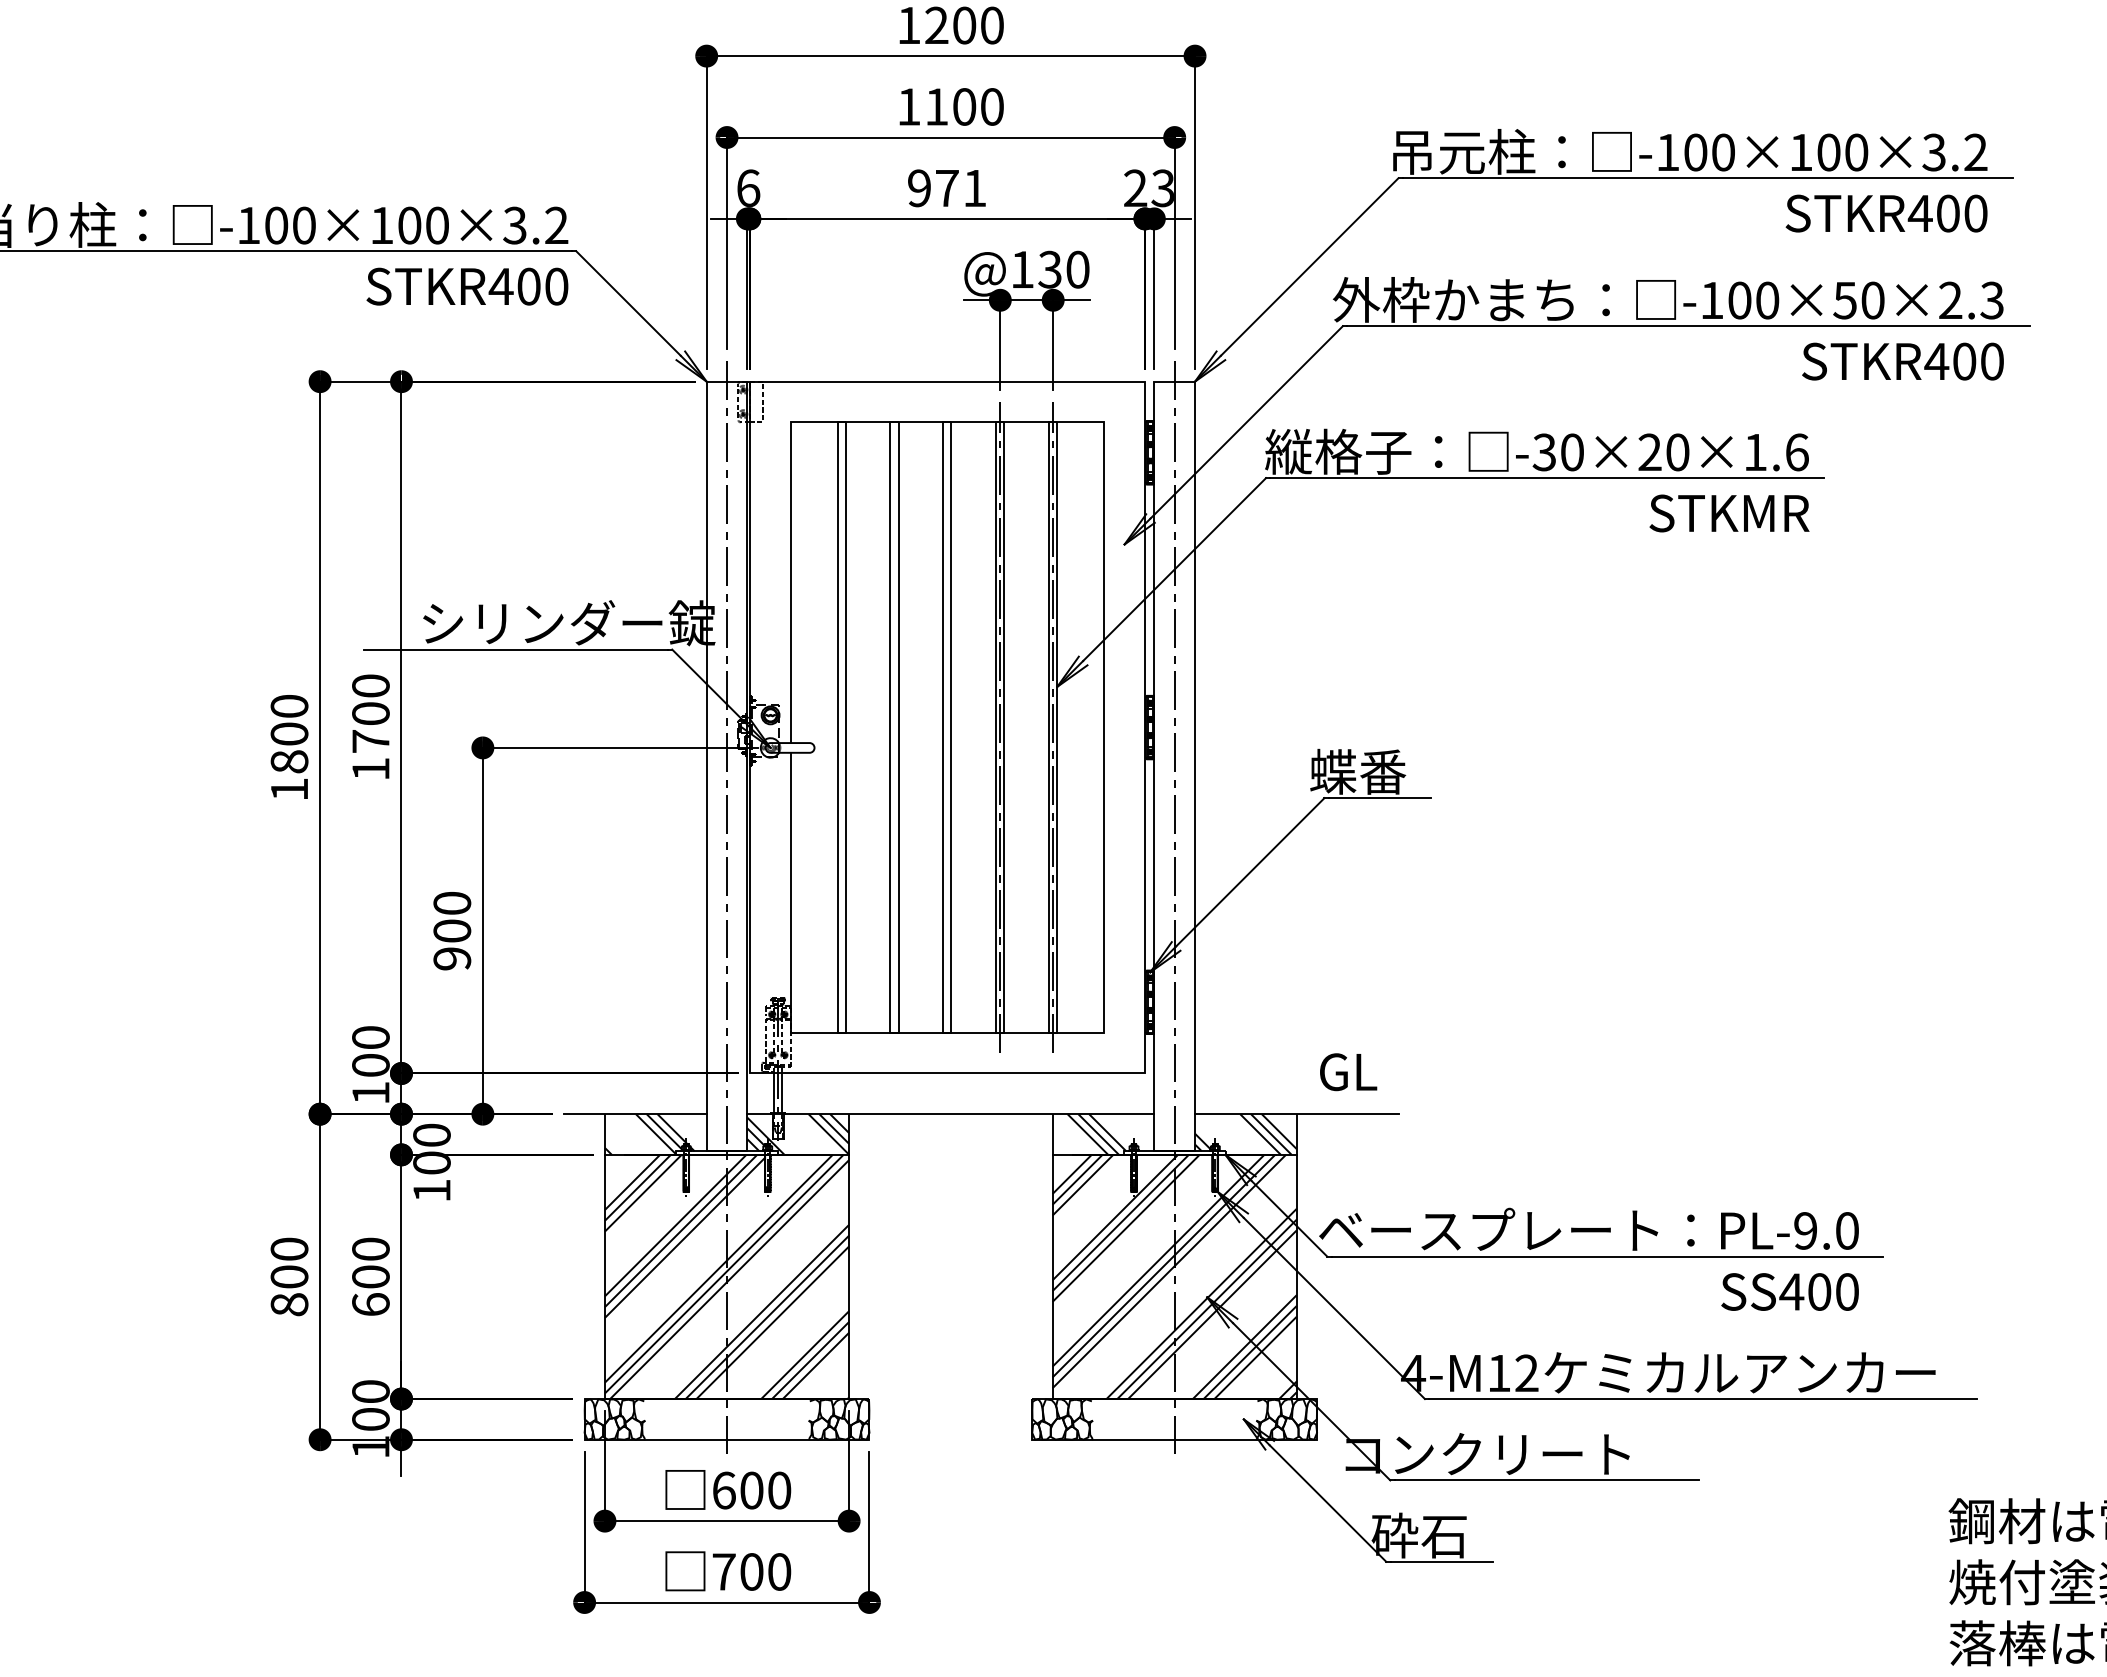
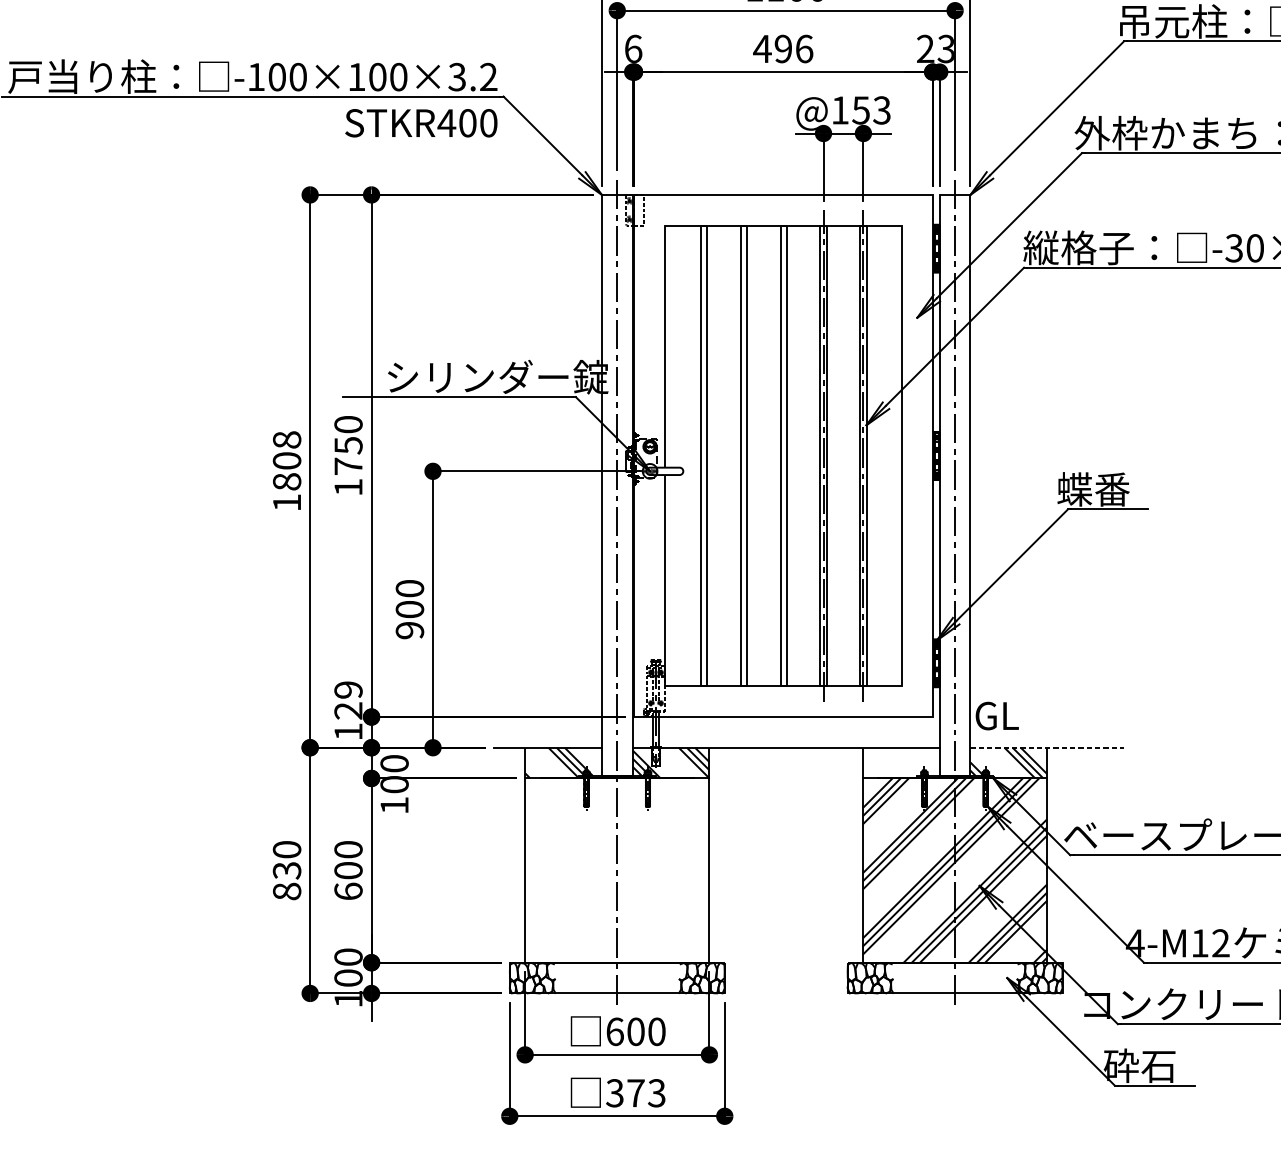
text: (946, 188) -> (782, 49), 971 -> 496
text: (1063, 269) -> (871, 110), @130 -> @153
text: (289, 705) -> (287, 439), 1800 -> 1808
text: (370, 713) -> (348, 445), 1700 -> 1750
text: (370, 1051) -> (348, 700), 100 -> 129
text: (1348, 1072) -> (997, 716), moved
line: (1296, 1114) -> (1047, 748), solid -> dashed
hatch: (1110, 1134) -> (906, 763), removed
hatch: (726, 1276) -> (616, 870), removed
text: (289, 1277) -> (287, 871), 800 -> 830
text: (751, 1571) -> (635, 1092), 700 -> 373

